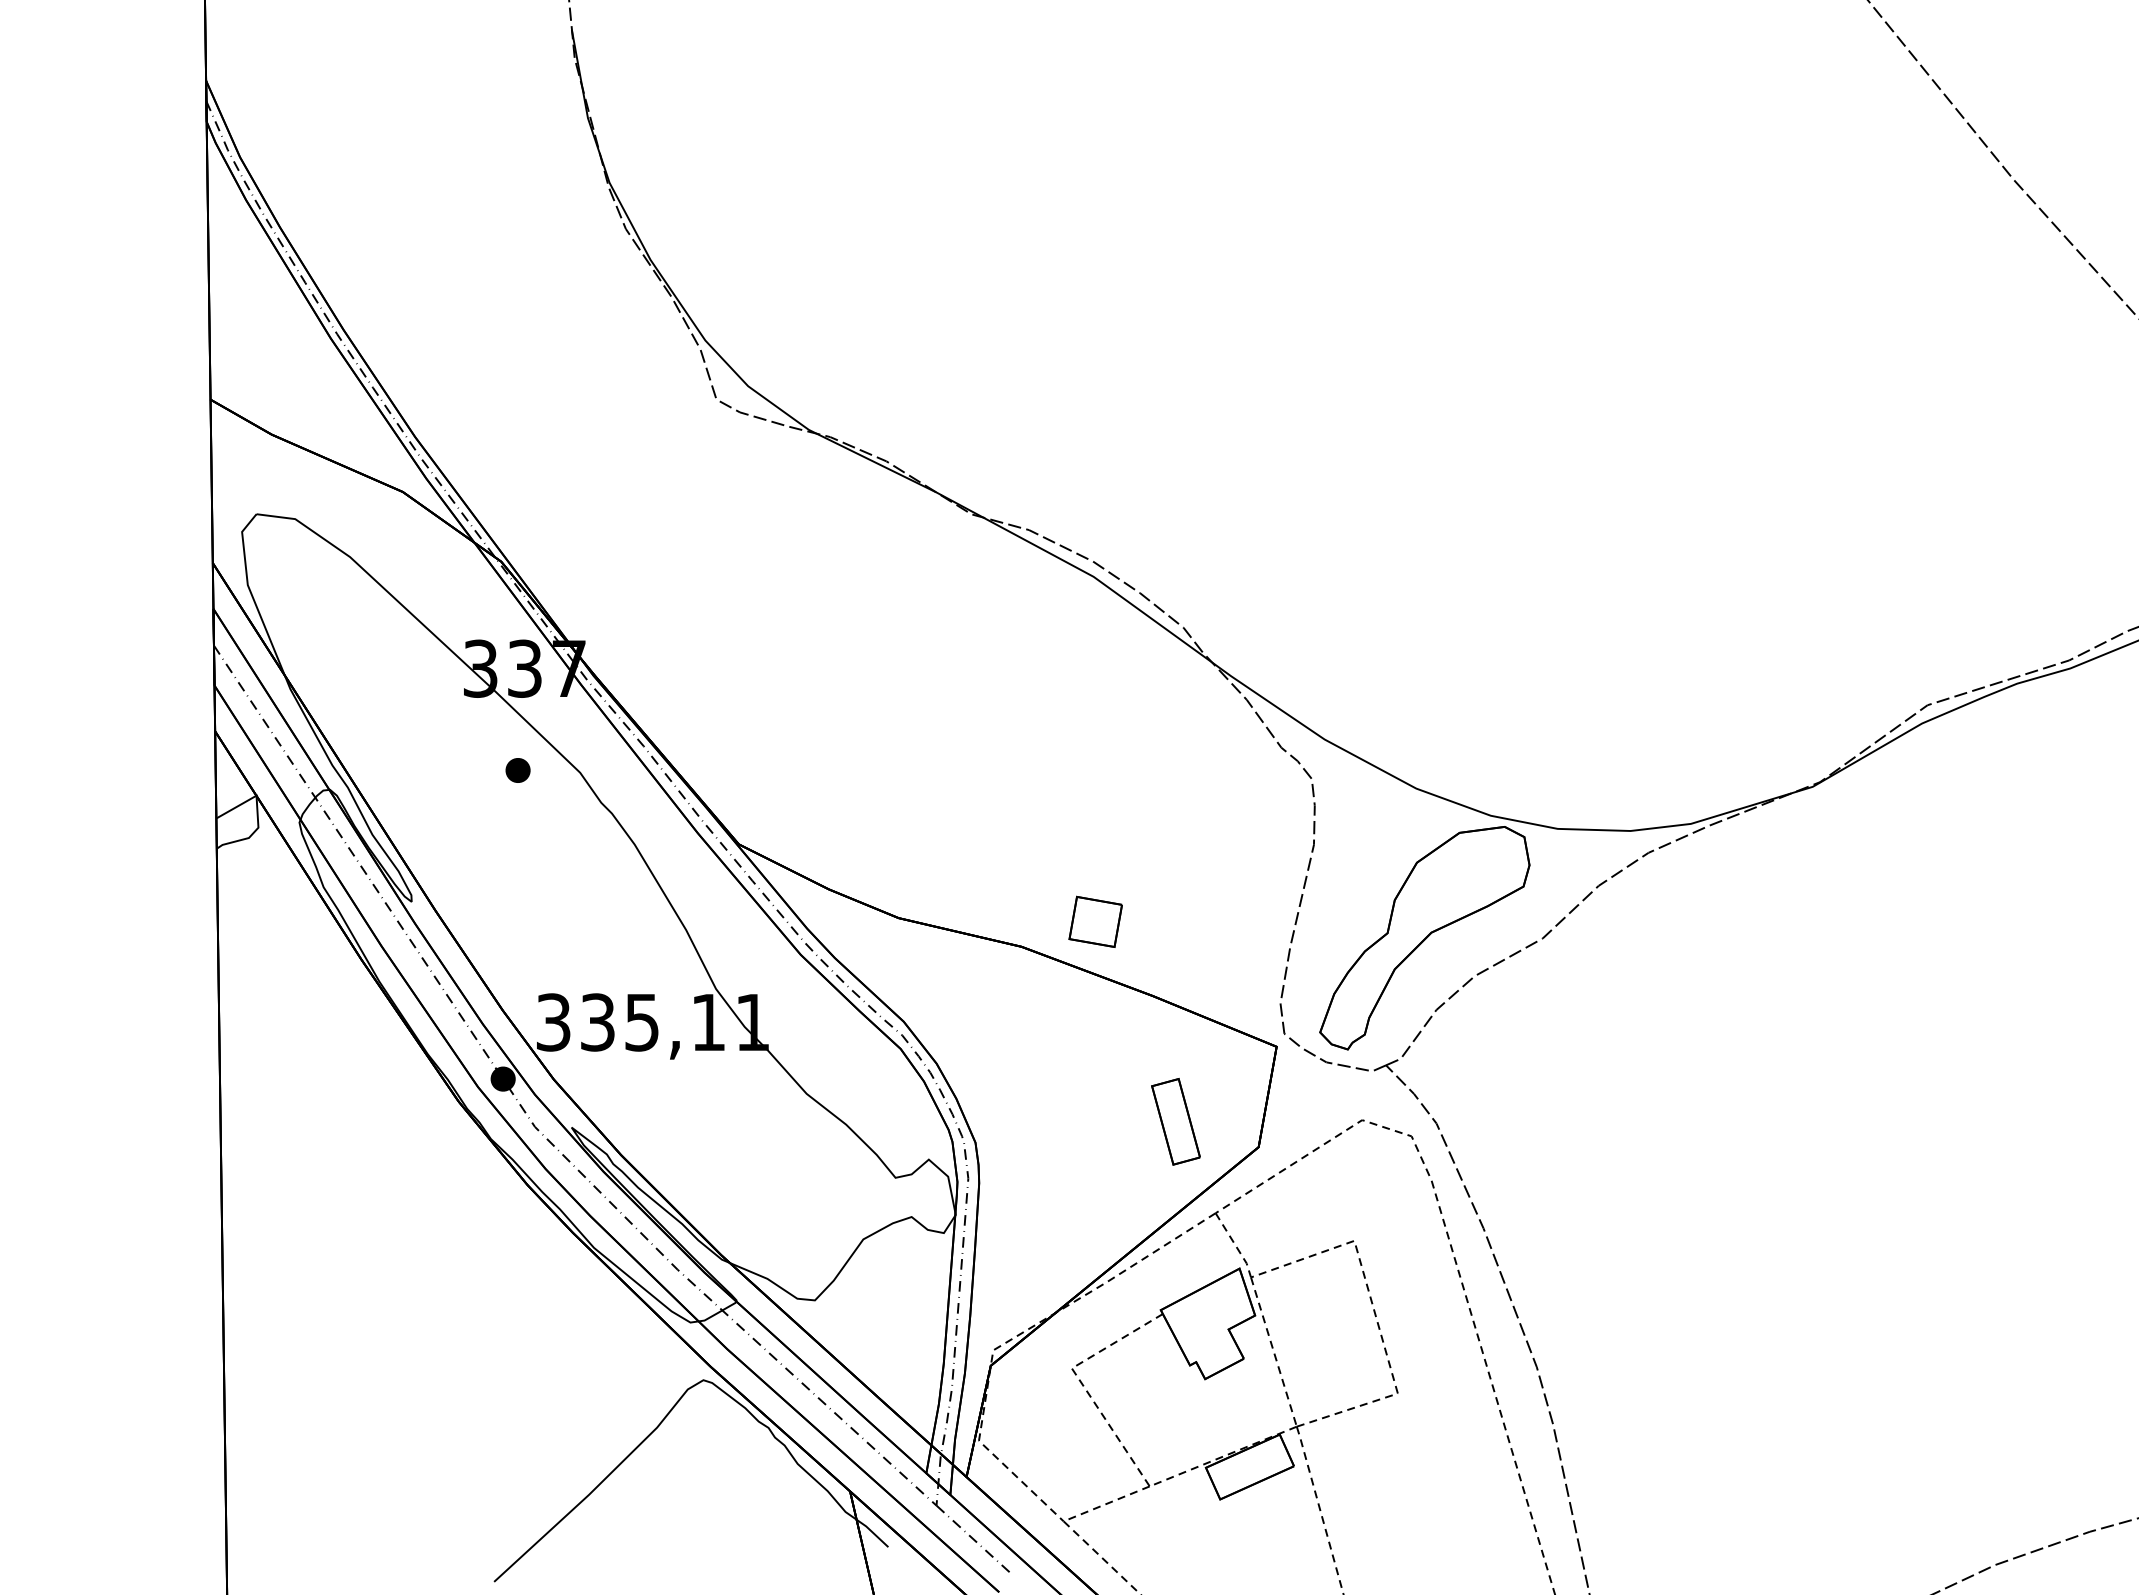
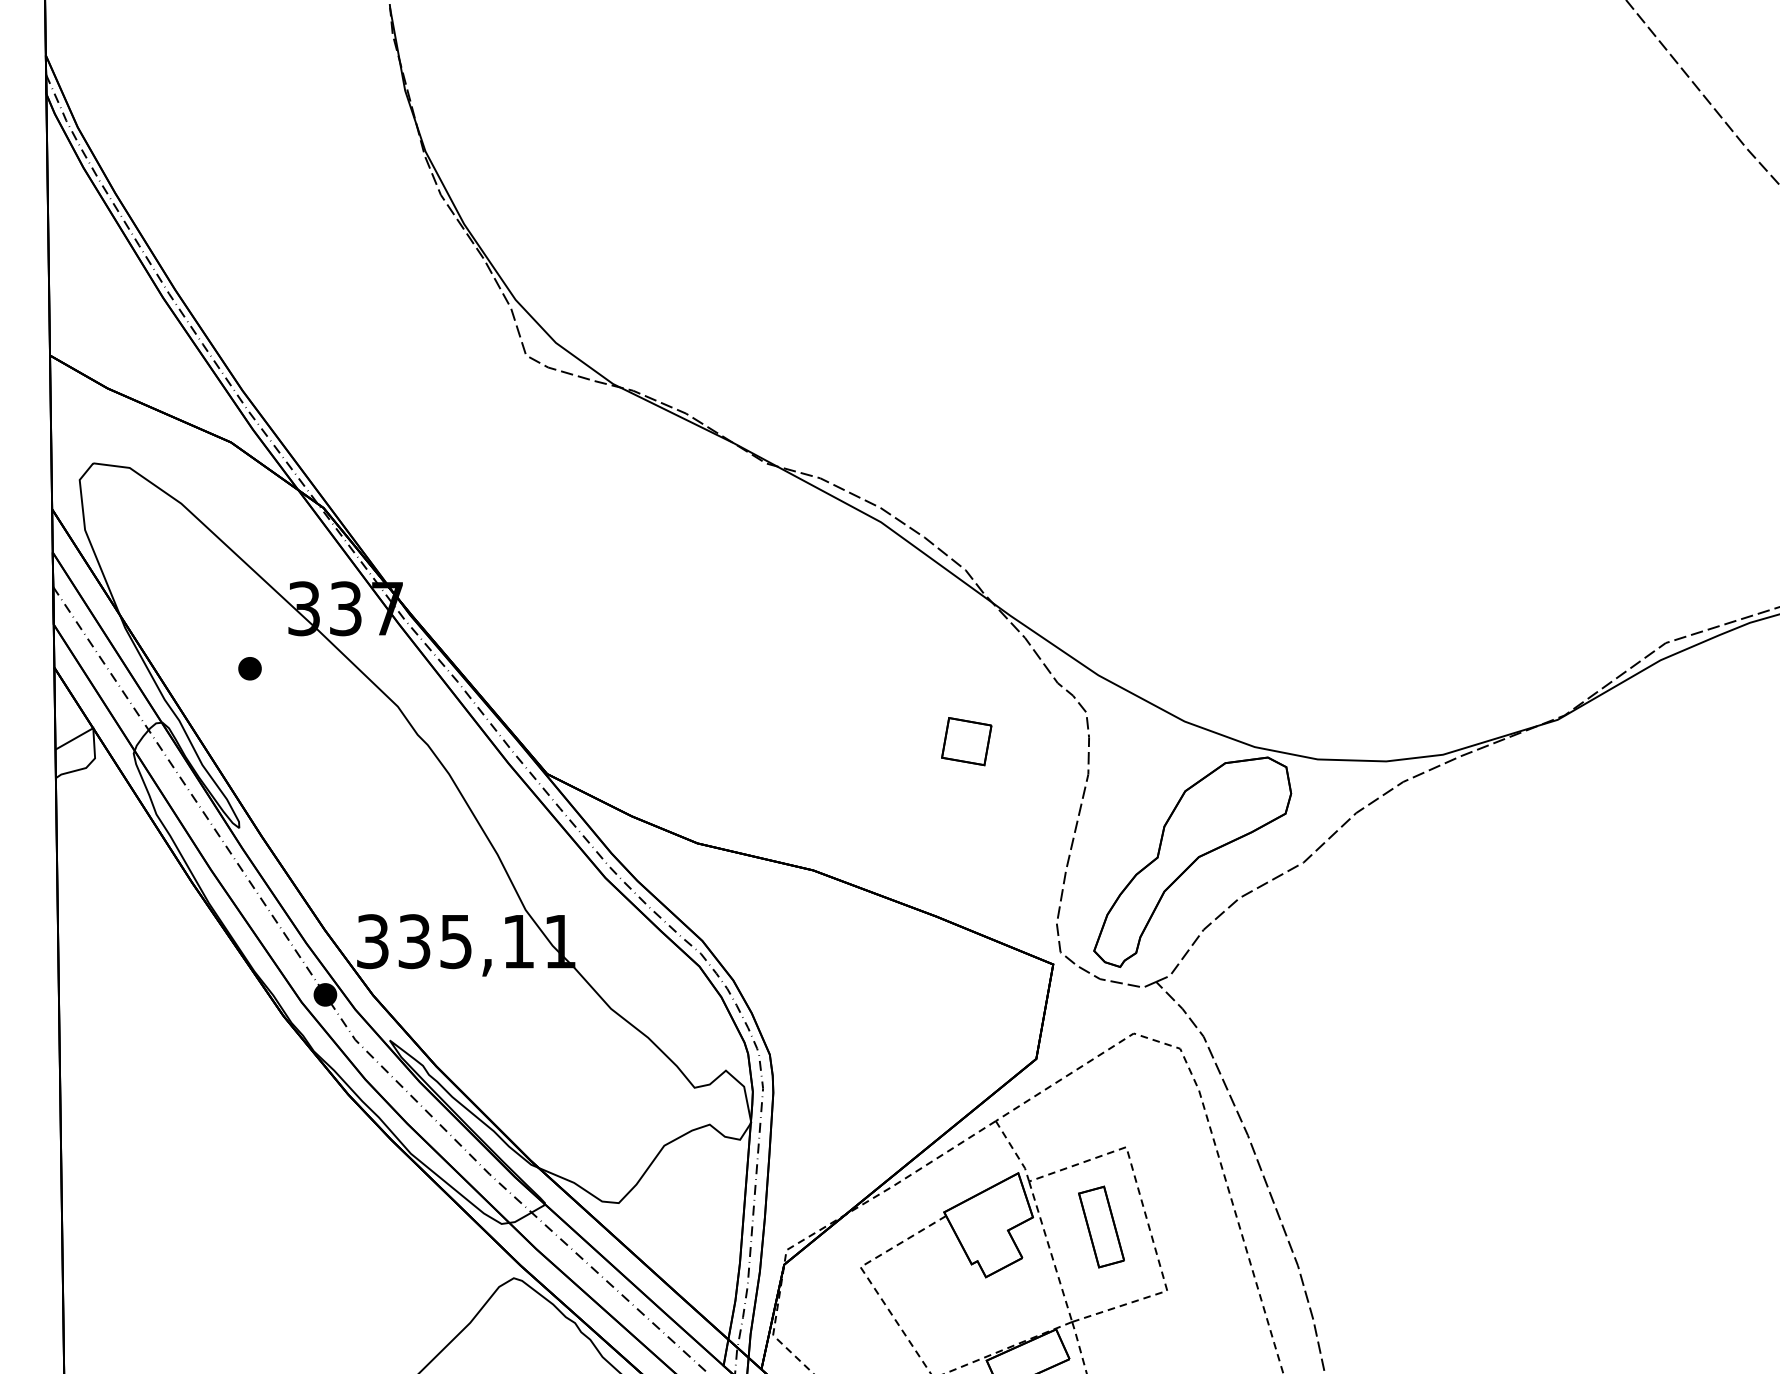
part: (517, 770) -> (249, 668), moved
part: (1095, 921) -> (966, 741), moved
part: (1175, 1121) -> (1101, 1226), moved

